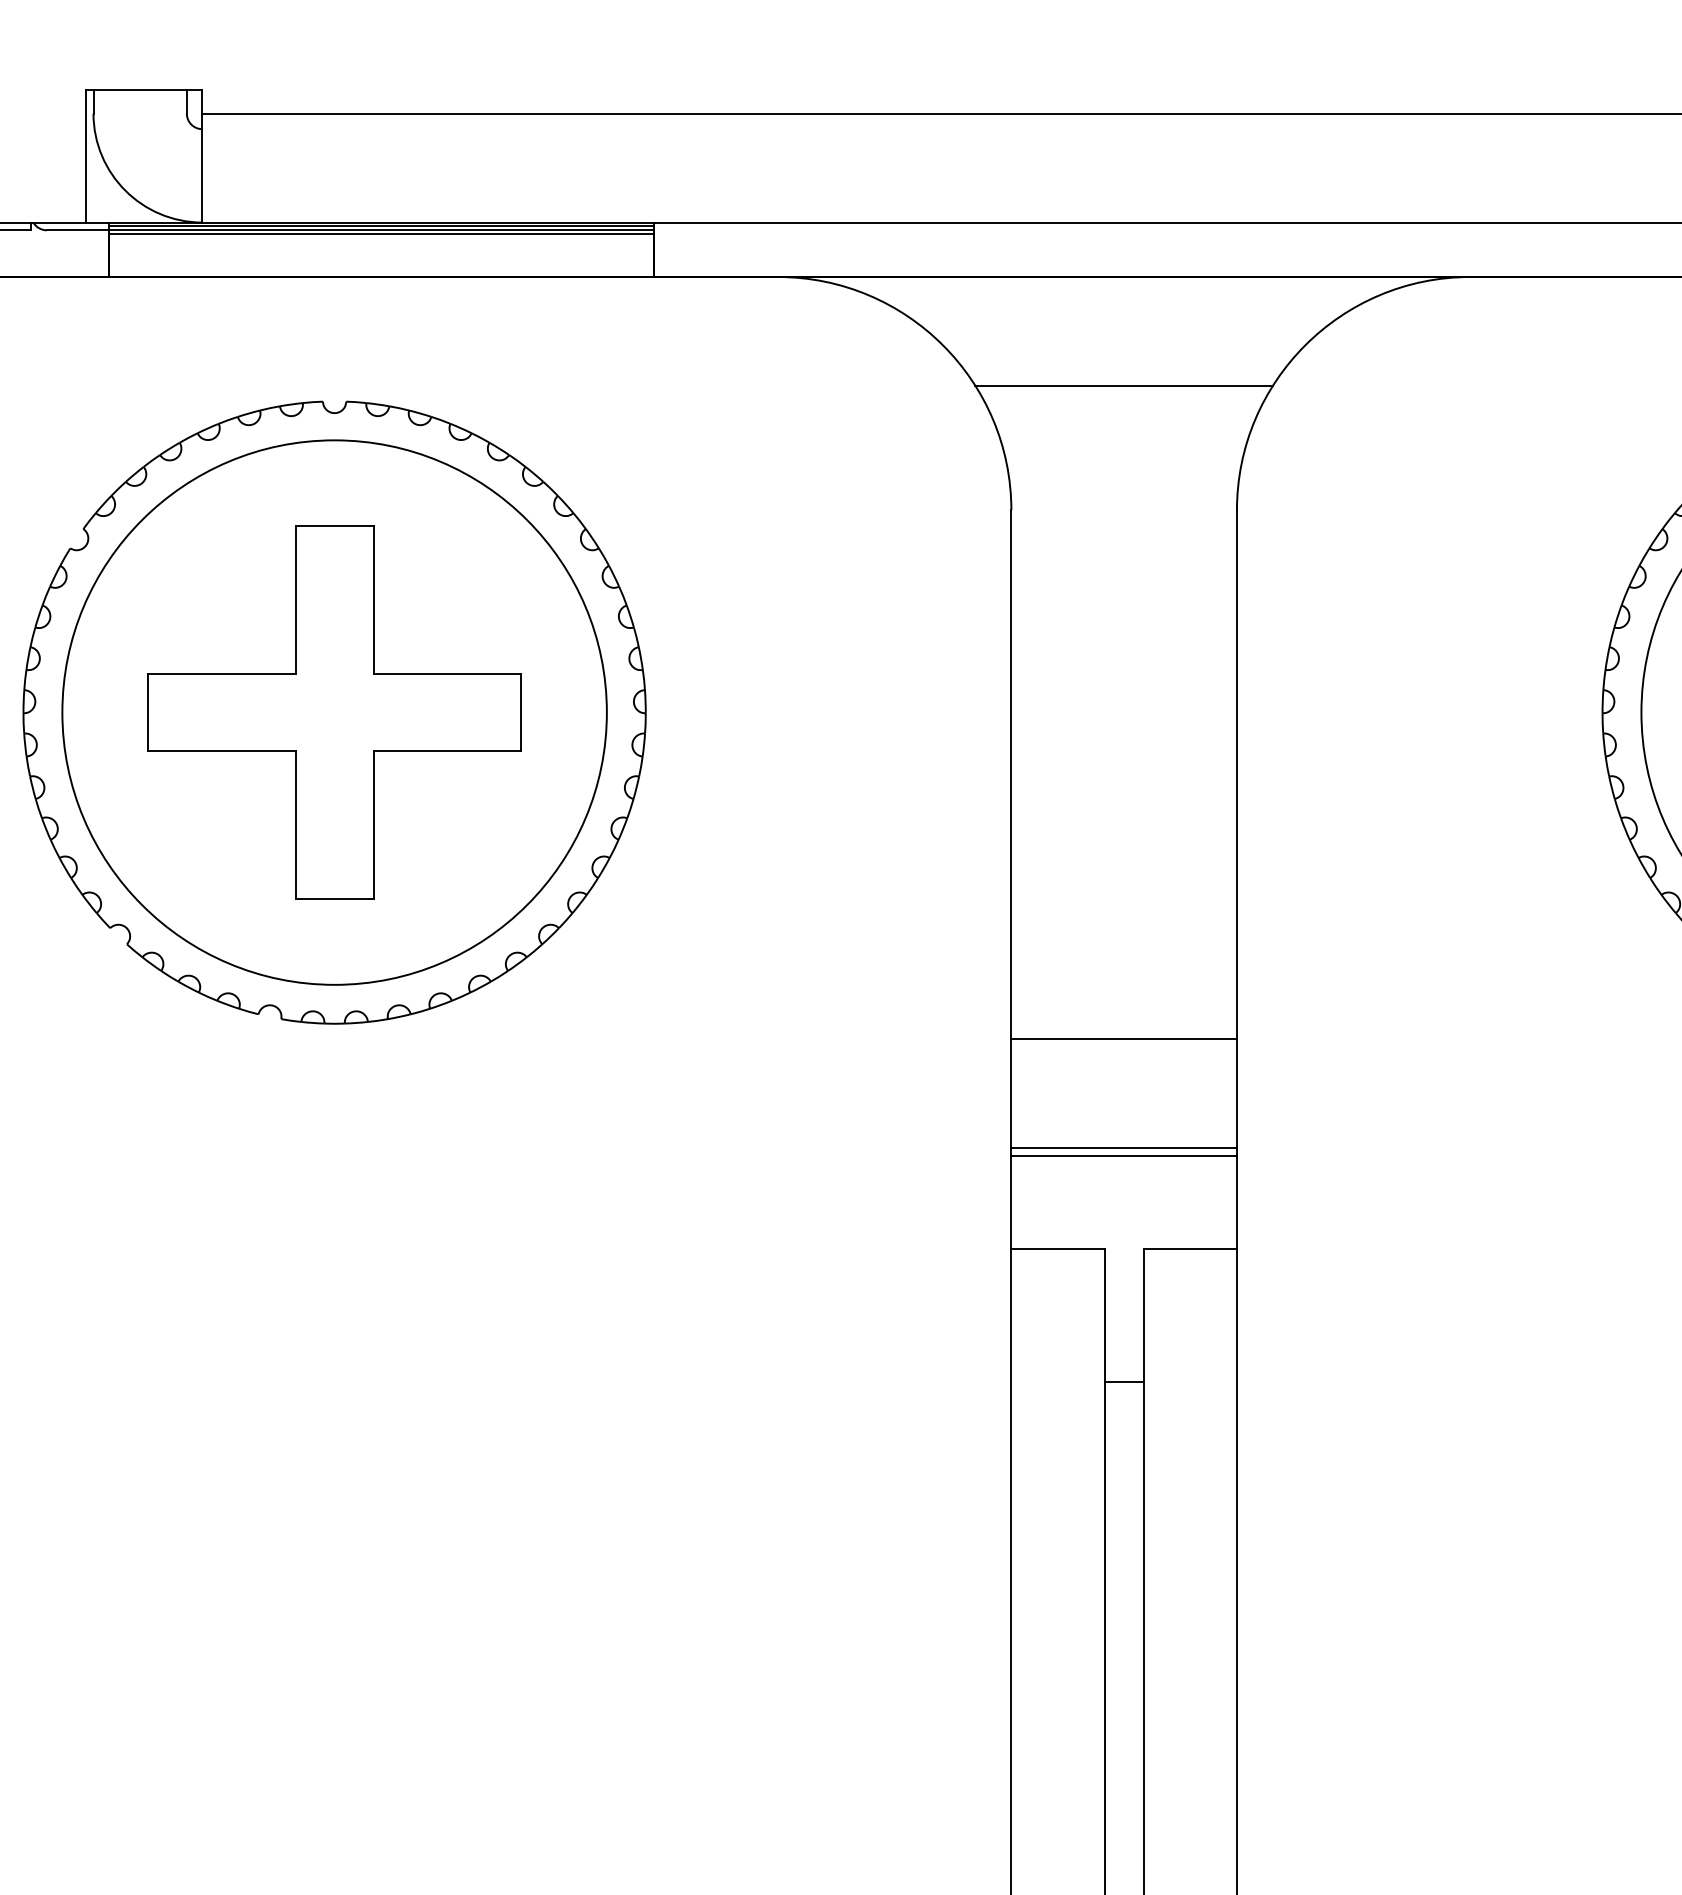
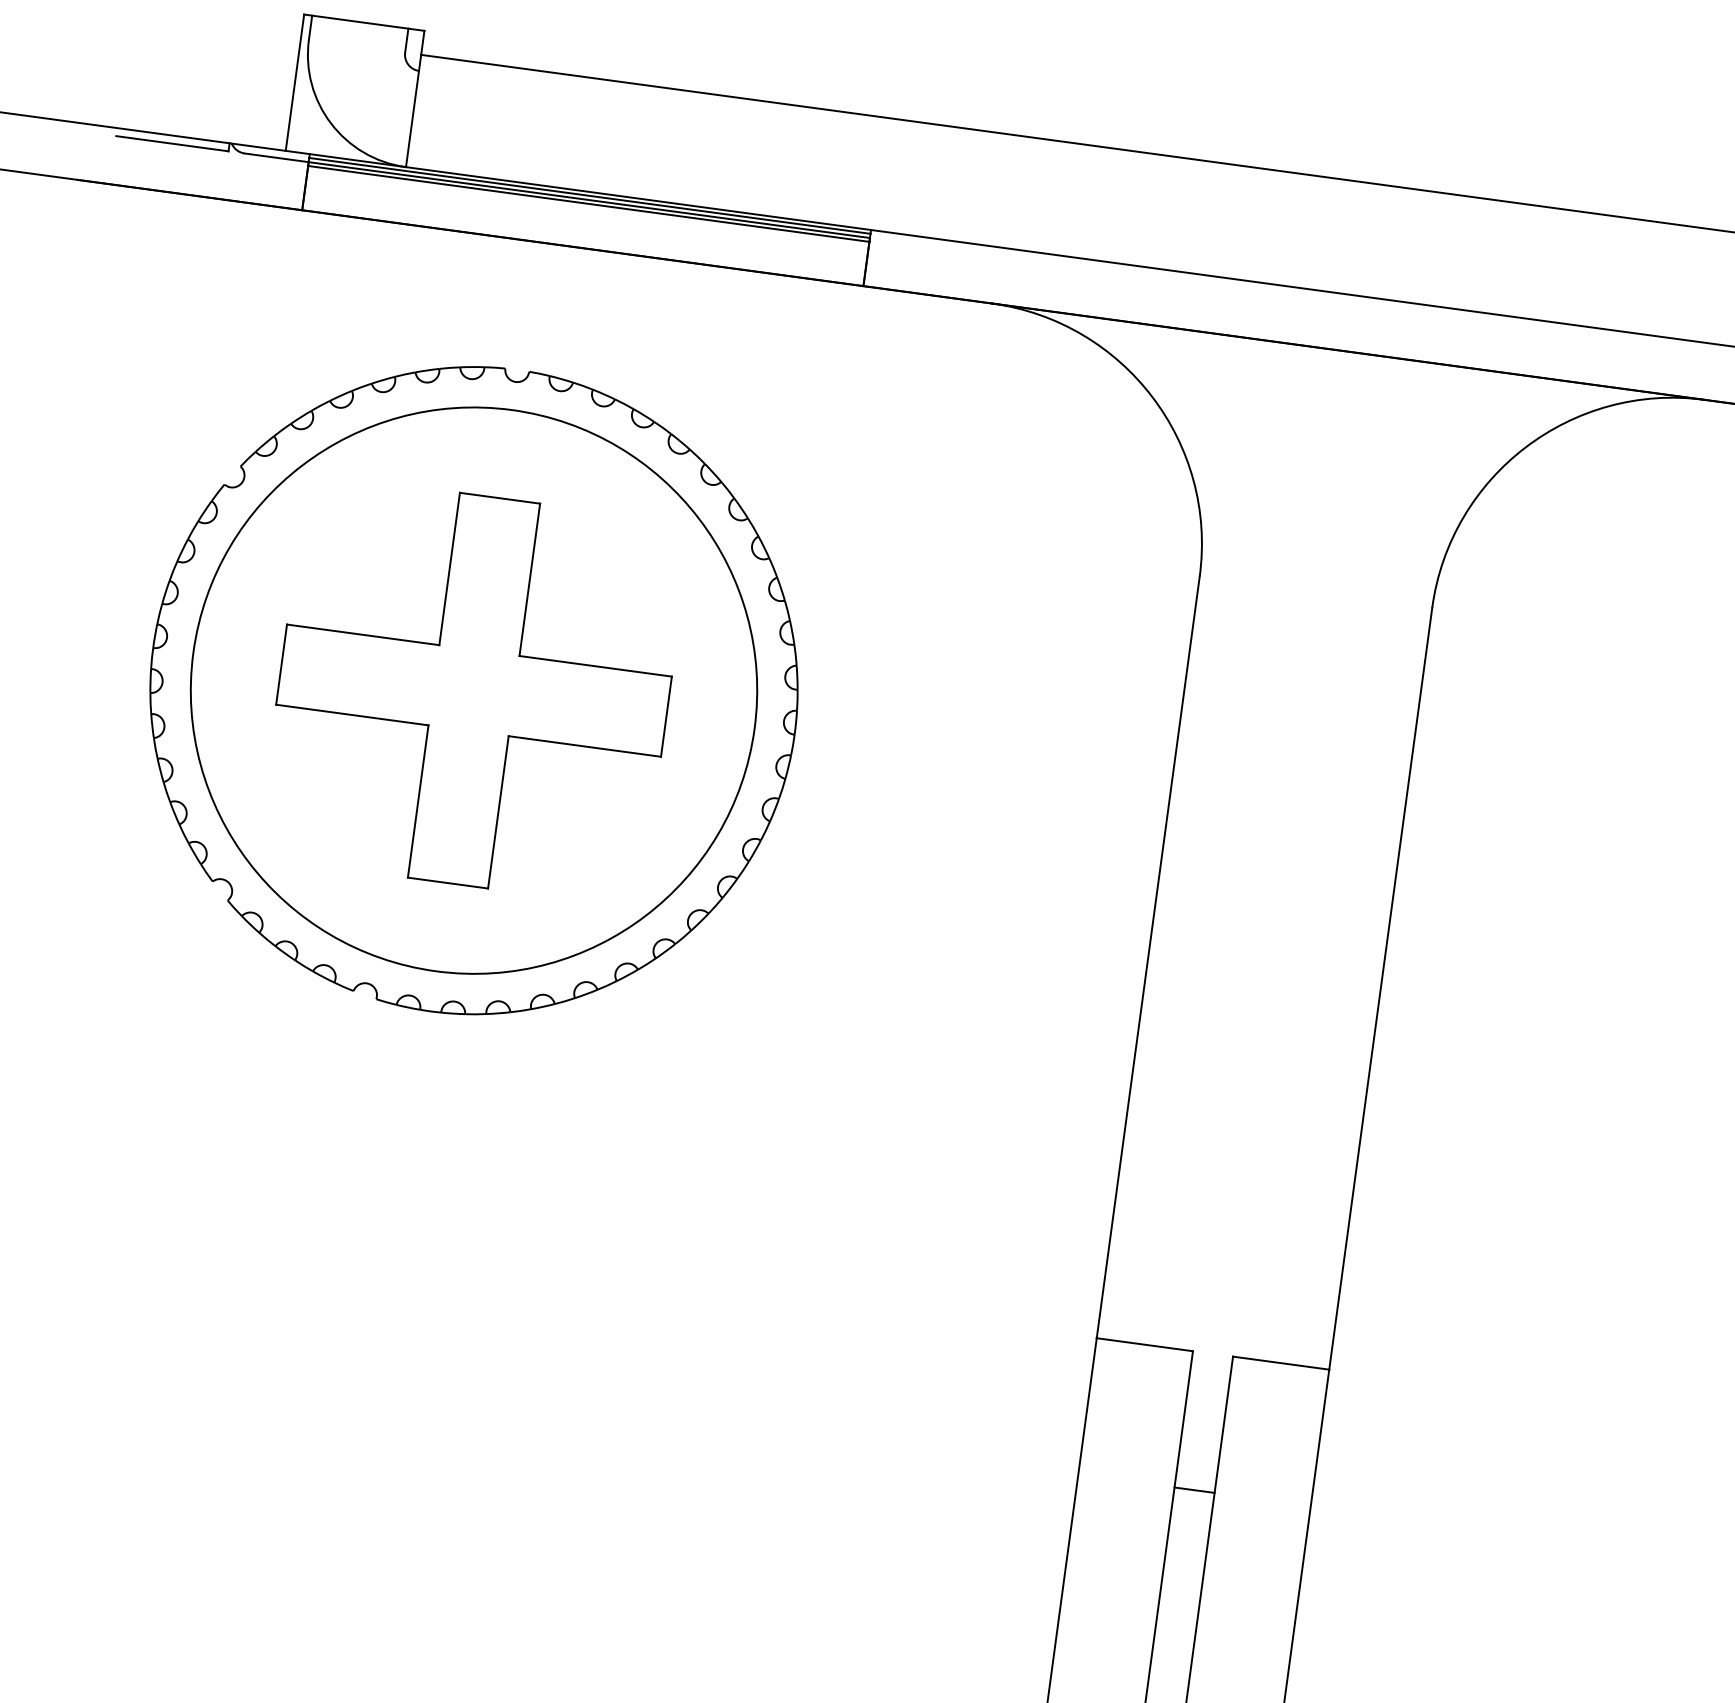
line: (1123, 385) -> (1332, 463), removed
line: (1123, 1039) -> (1241, 1137), removed
line: (1123, 1148) -> (1226, 1249), removed
line: (1123, 1155) -> (1225, 1257), removed

